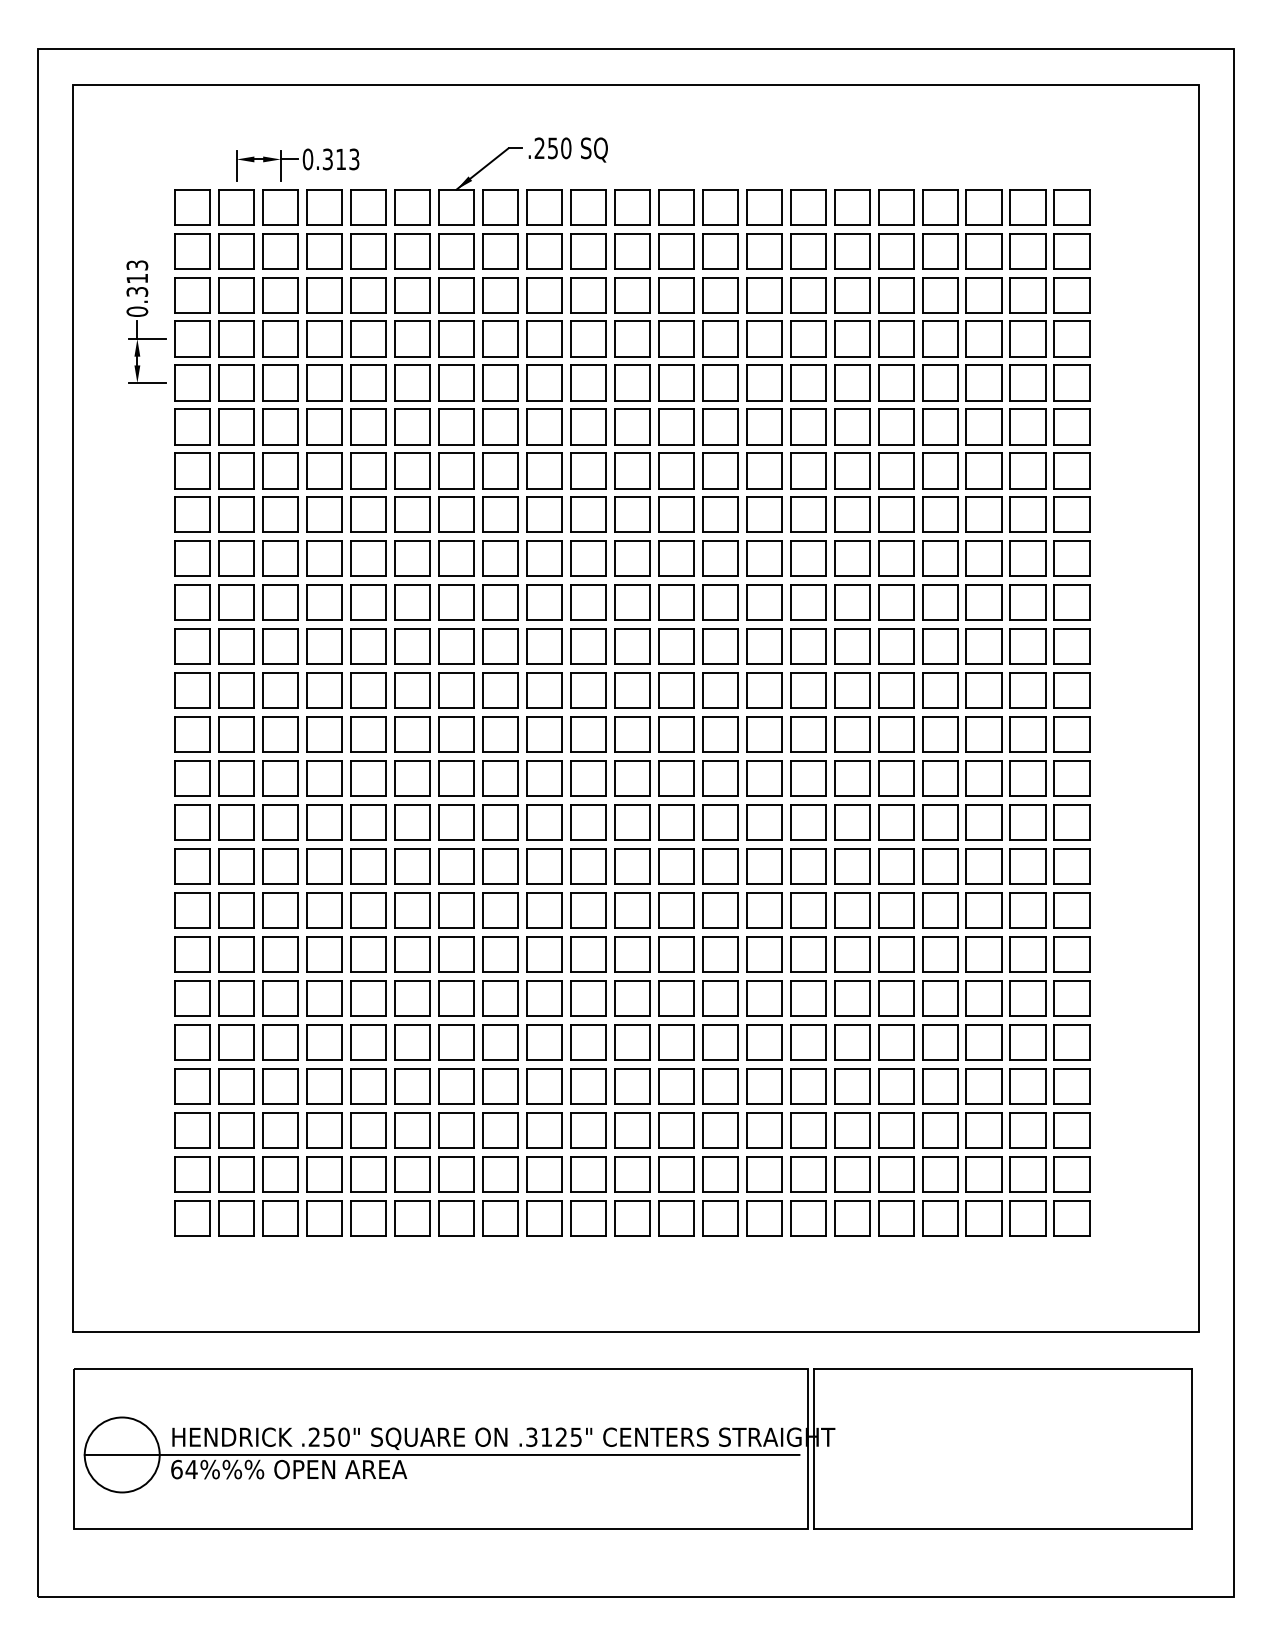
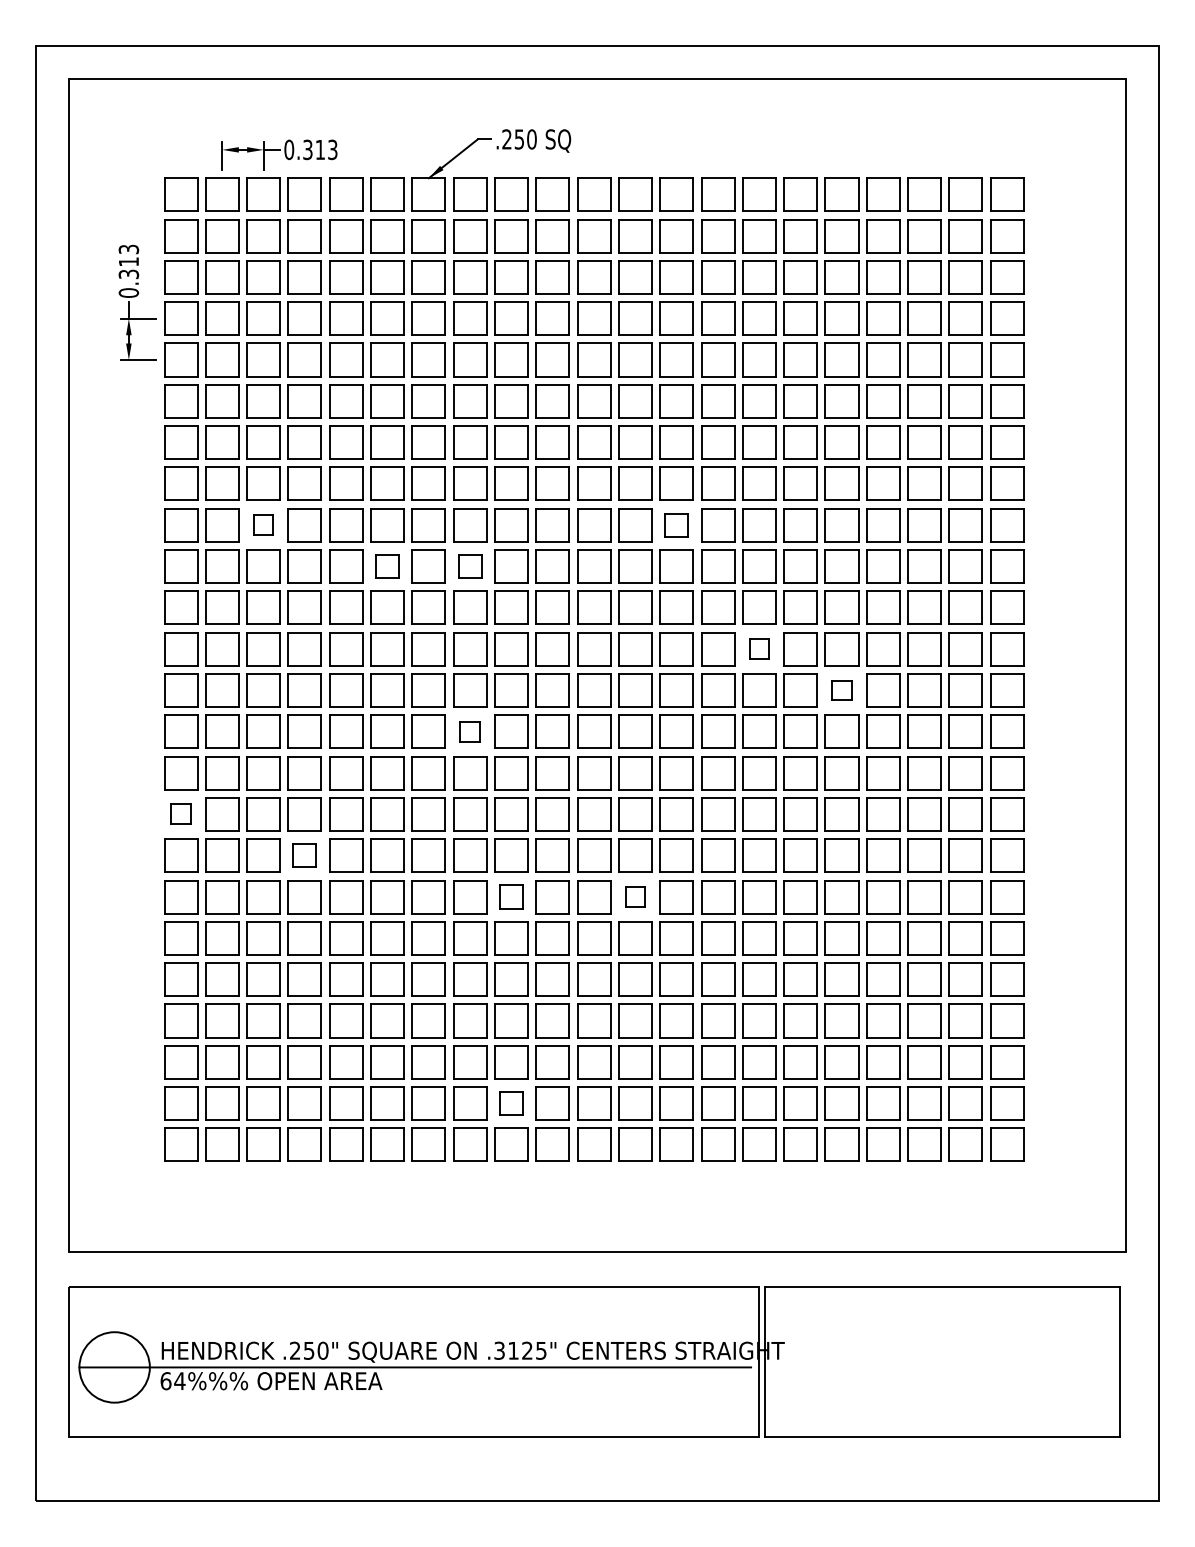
part: (280, 558) -> (263, 524), size x0.6
part: (720, 558) -> (676, 524), size x0.7
part: (412, 602) -> (387, 566), size x0.7
part: (500, 602) -> (470, 566), size x0.7
part: (808, 690) -> (759, 648), size x0.6
part: (896, 734) -> (842, 690), size x0.6
part: (500, 778) -> (470, 731), size x0.6
part: (192, 866) -> (180, 814), size x0.6
part: (324, 910) -> (304, 855), size x0.7
part: (544, 954) -> (511, 897), size x0.7
part: (676, 954) -> (635, 897), size x0.6
part: (544, 1174) -> (511, 1103), size x0.7

